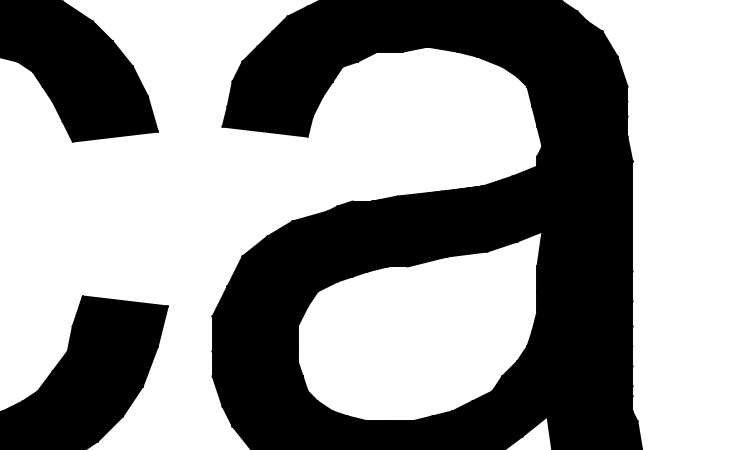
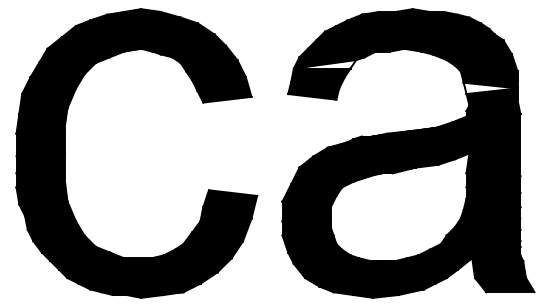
fill: (286, 74) -> (324, 64), removed
fill: (579, 116) -> (490, 88), removed

